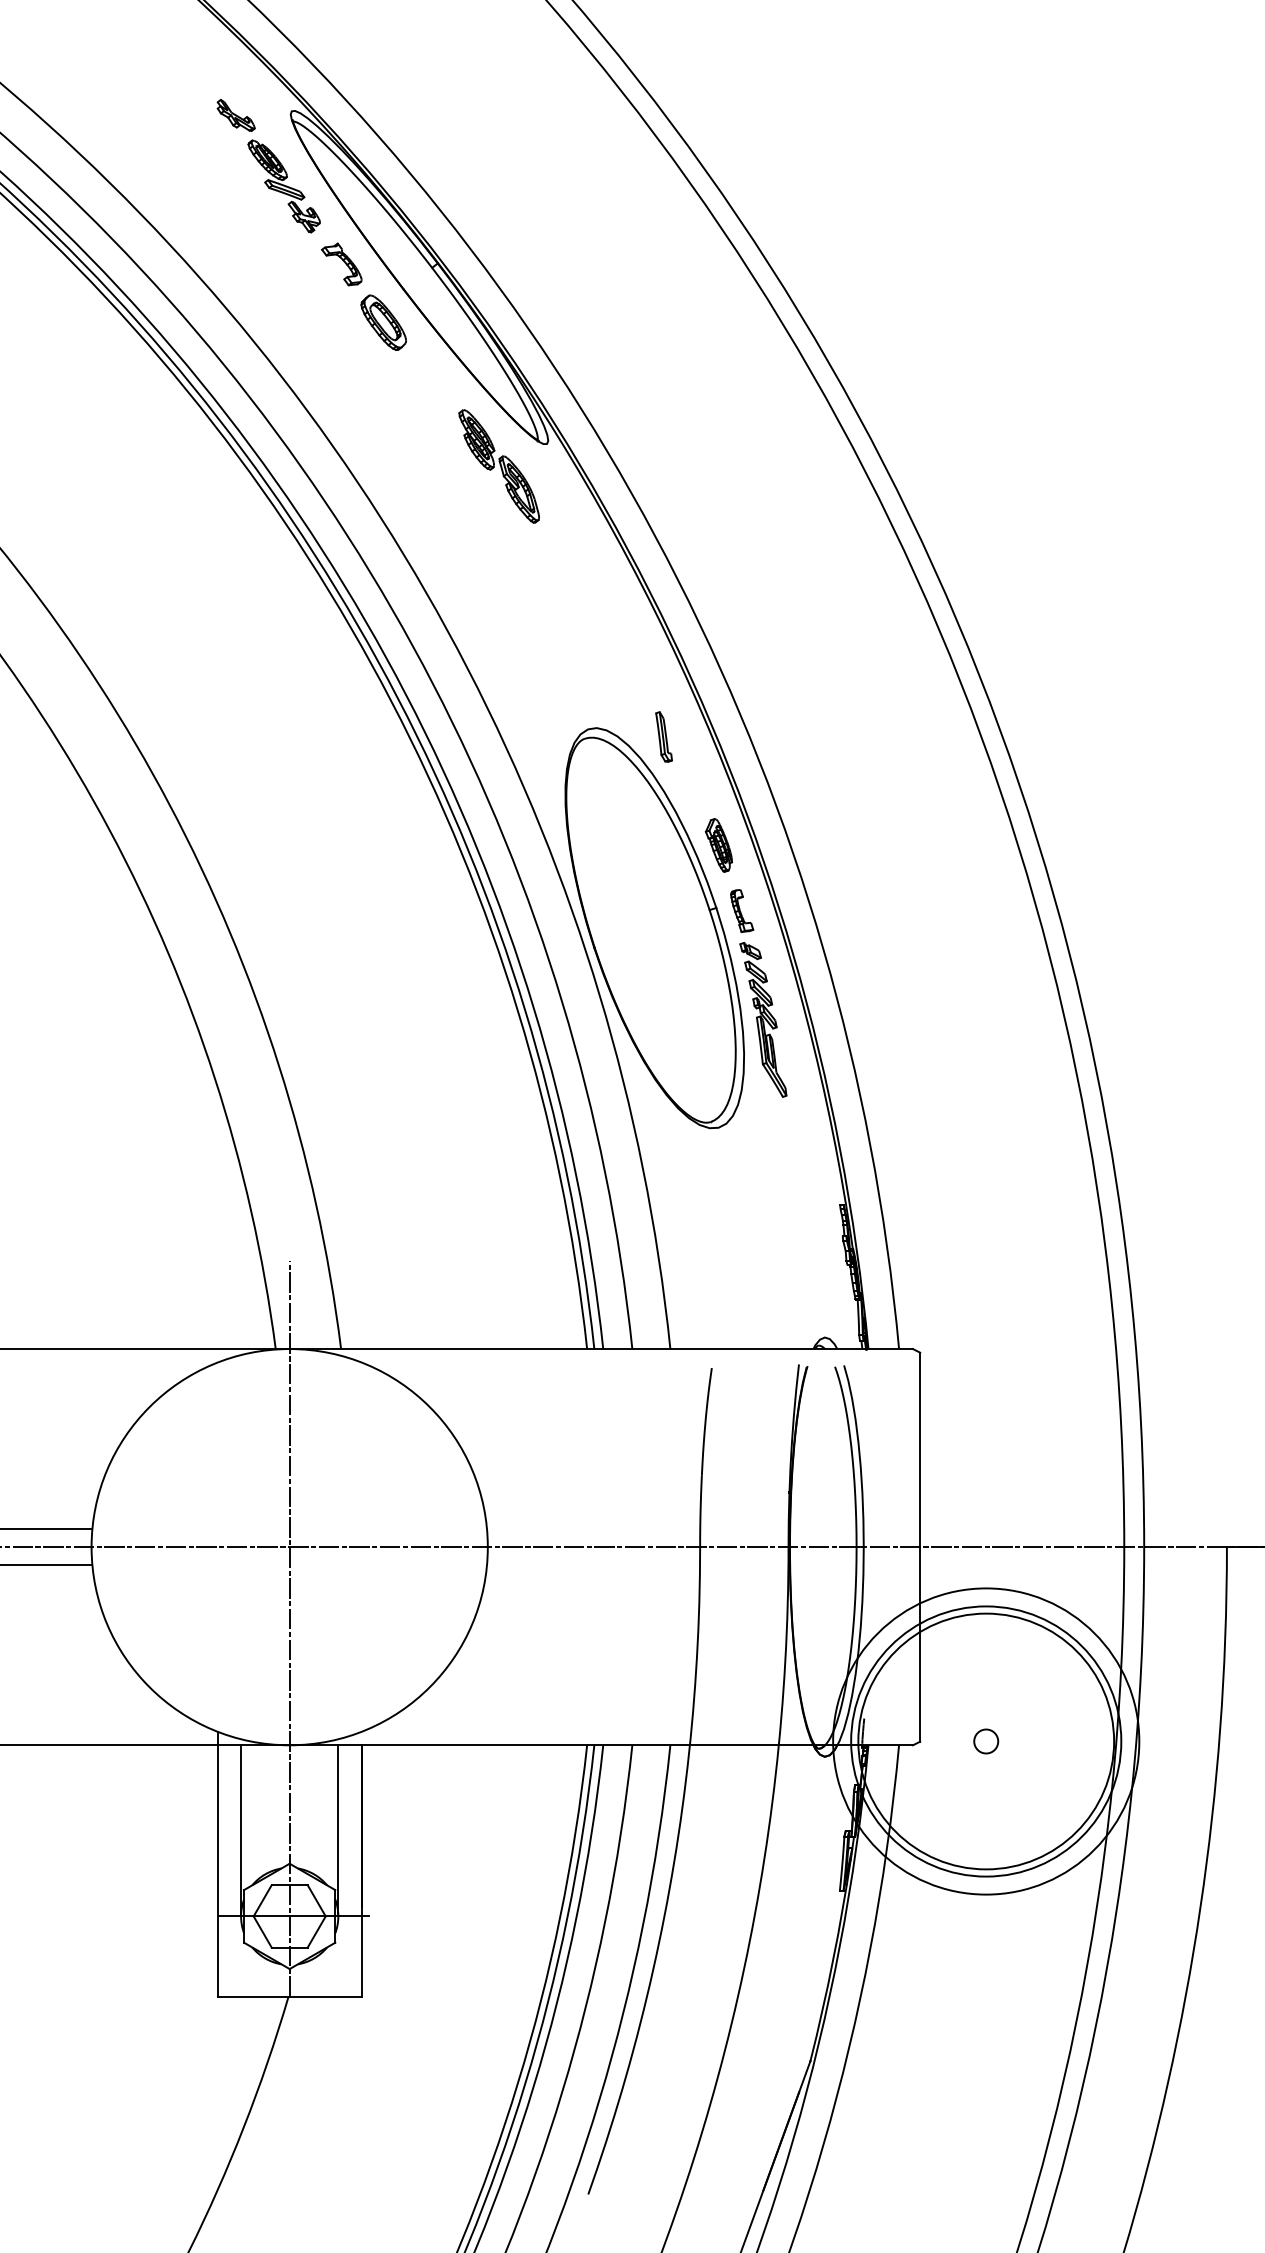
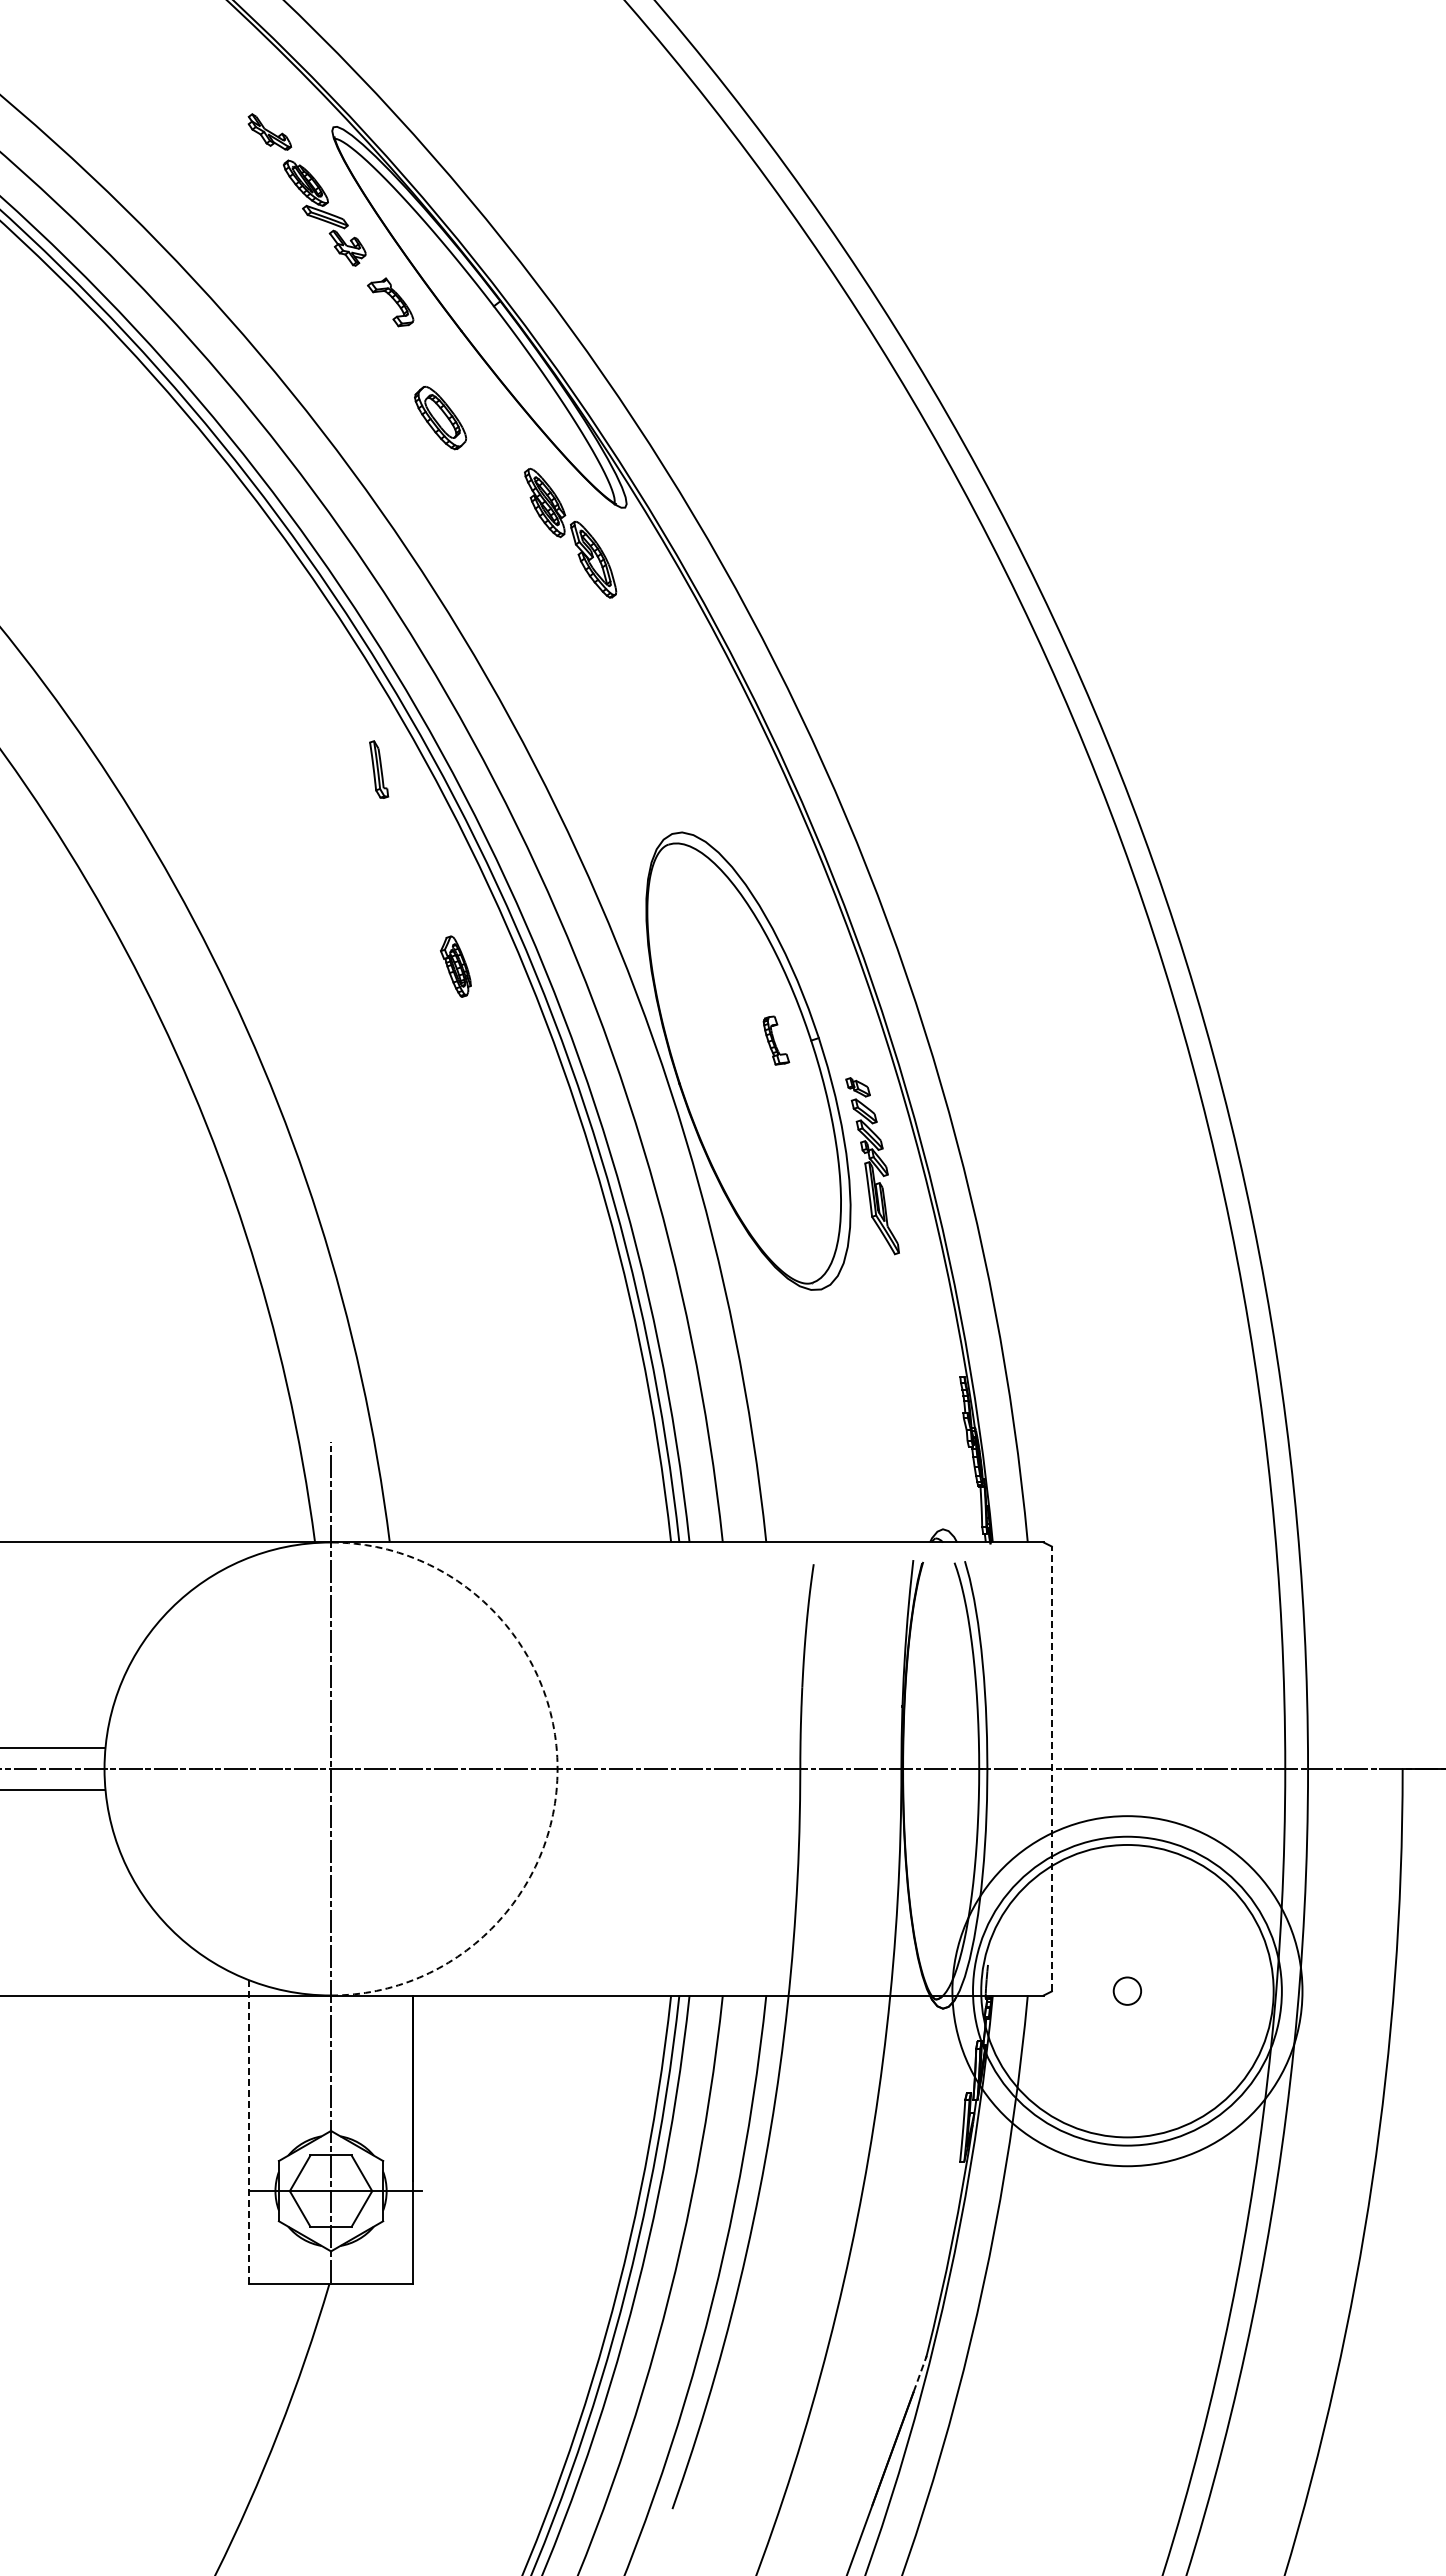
part: (383, 323) -> (440, 418), moved
part: (664, 736) -> (379, 769), moved
part: (718, 845) -> (455, 966), moved
part: (742, 910) -> (776, 1040), moved
arc: (487, 1546) -> (557, 1768), solid -> dashed
line: (919, 1546) -> (1051, 1768), solid -> dashed
line: (241, 1830) -> (275, 2093), removed
line: (338, 1830) -> (386, 2093), removed
line: (217, 1864) -> (248, 2131), solid -> dashed
line: (805, 2076) -> (920, 2374), solid -> dashed

